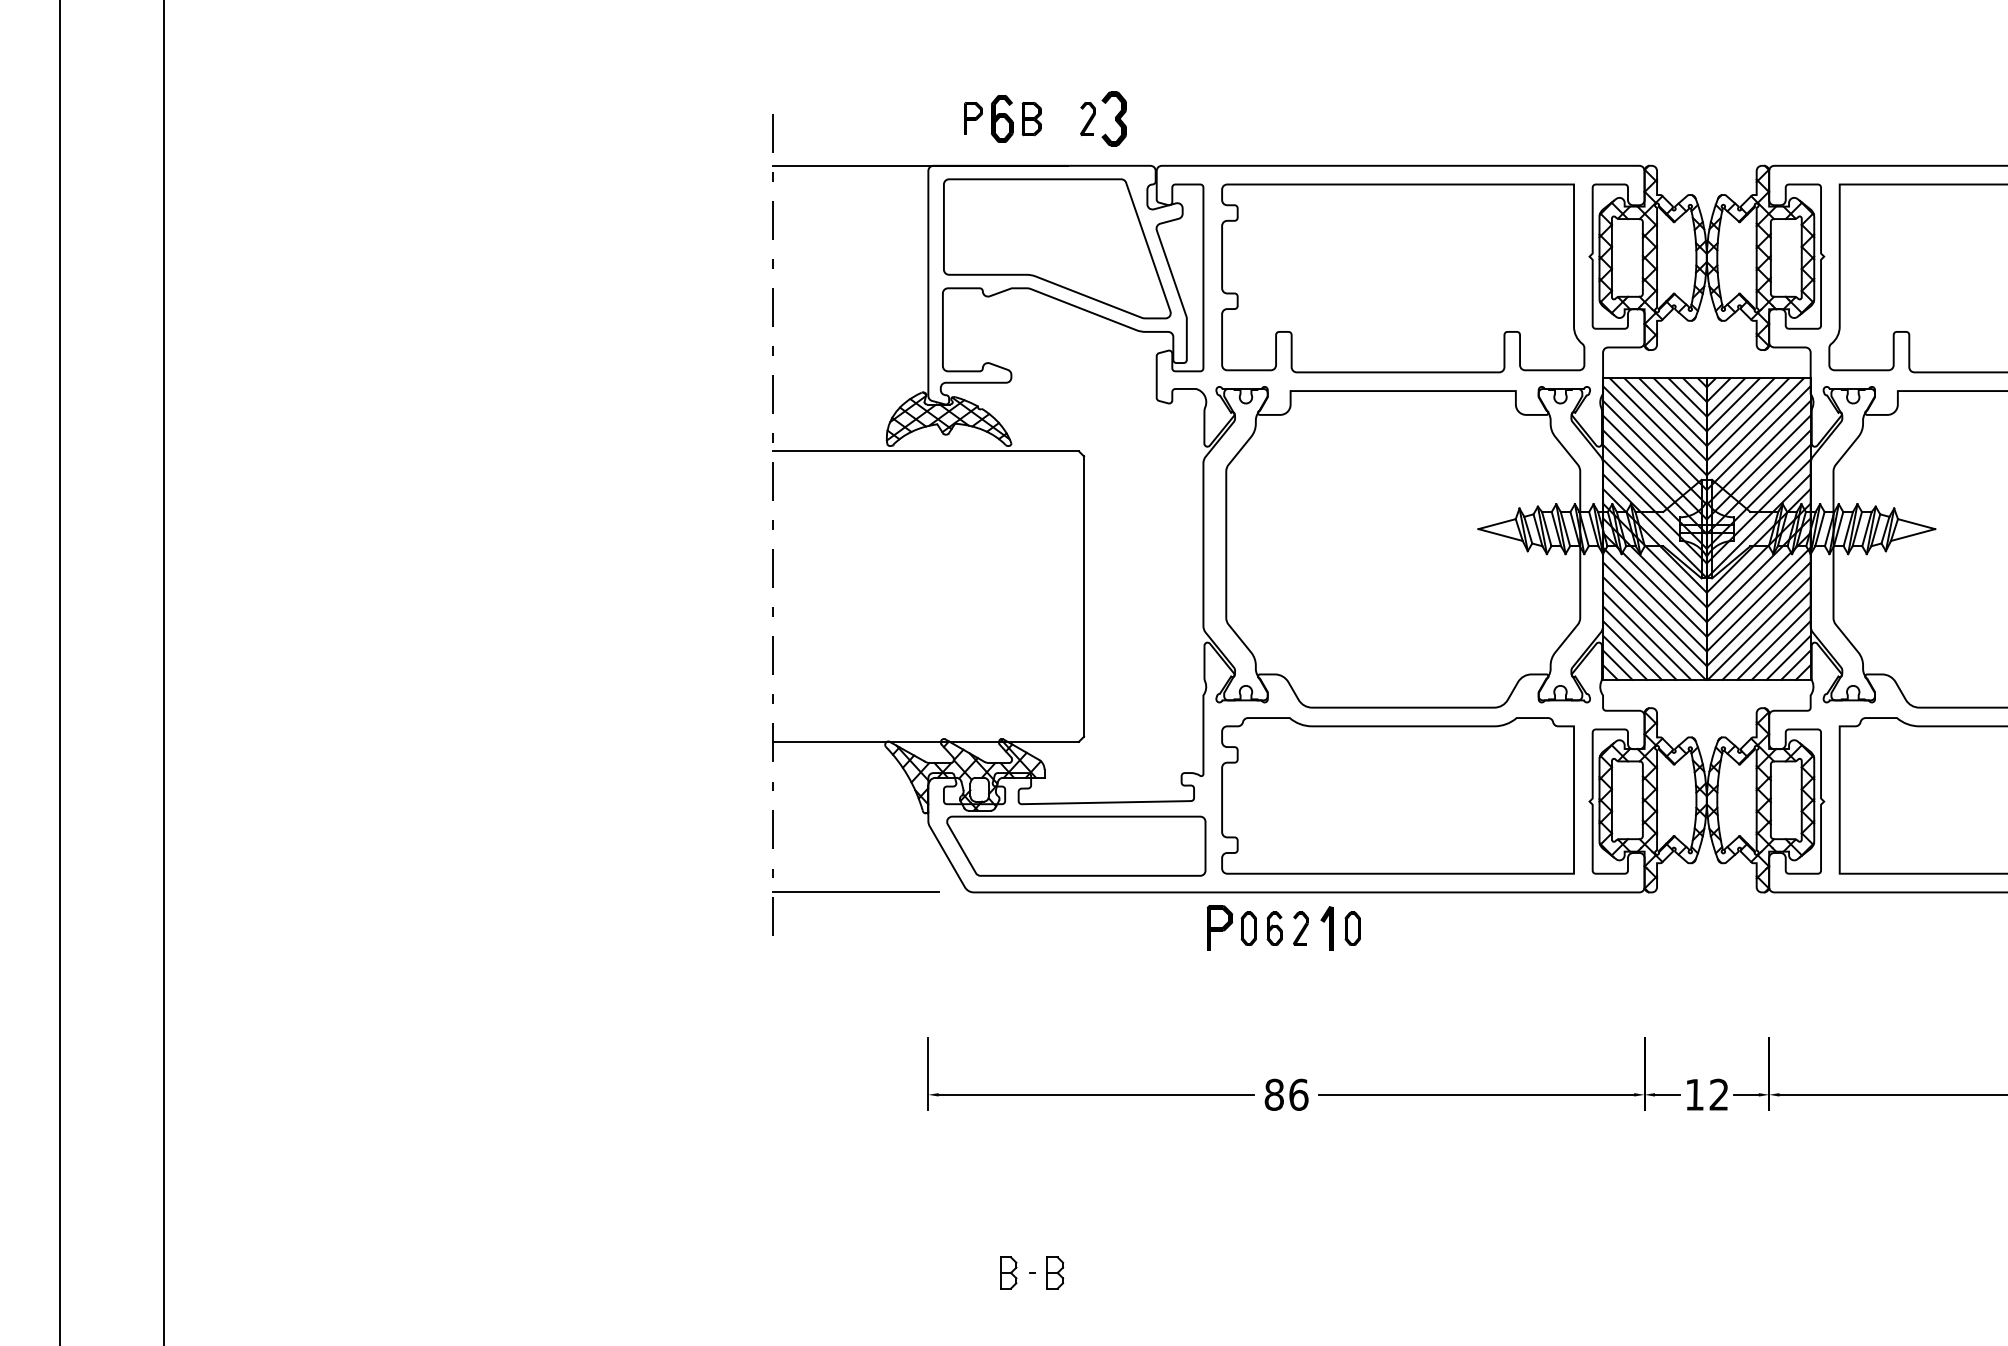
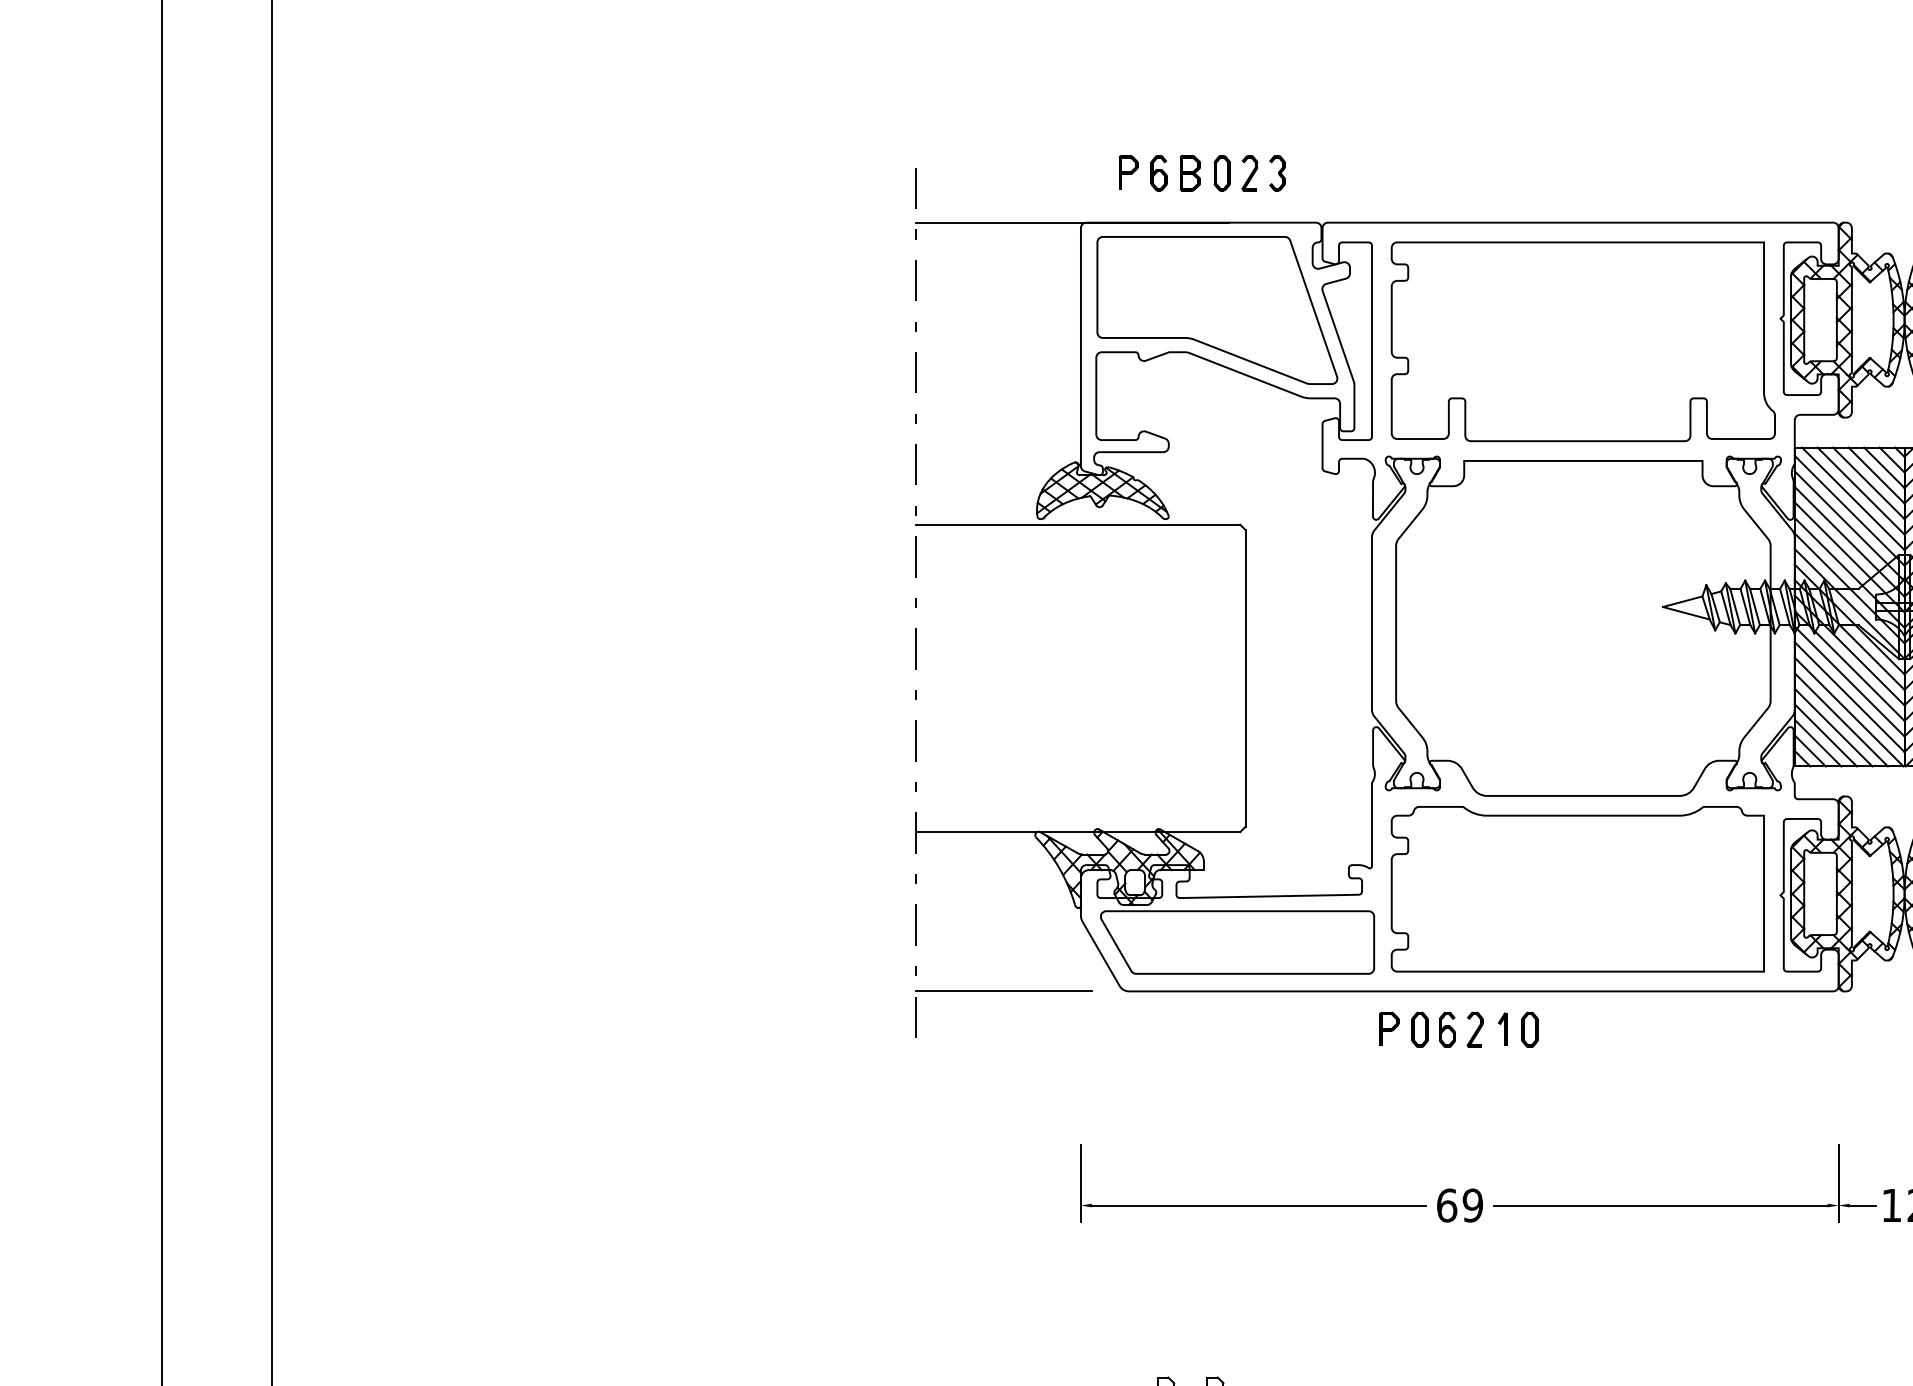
part: (1002, 119) -> (1159, 173), size x0.71
part: (1061, 119) -> (1221, 173), added
part: (1113, 119) -> (1276, 173), size x0.62
part: (1219, 927) -> (1388, 1028), size x0.71
part: (1326, 927) -> (1502, 1028), size x0.71
text: (1286, 1094) -> (1459, 1205), 86 -> 69

